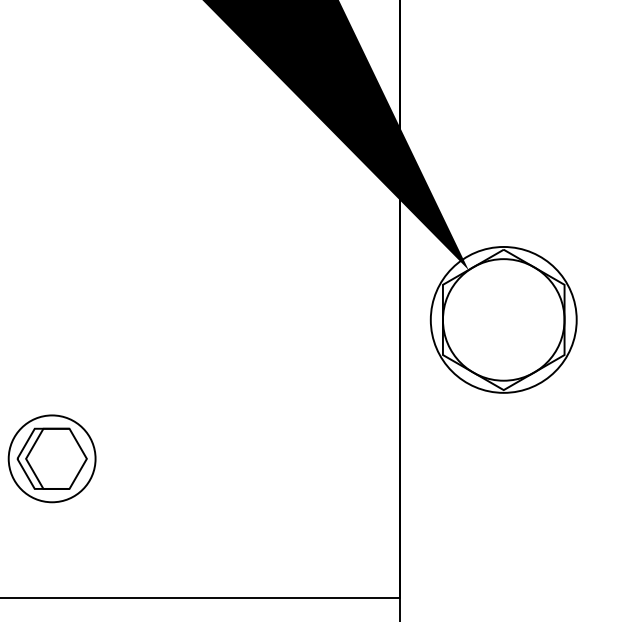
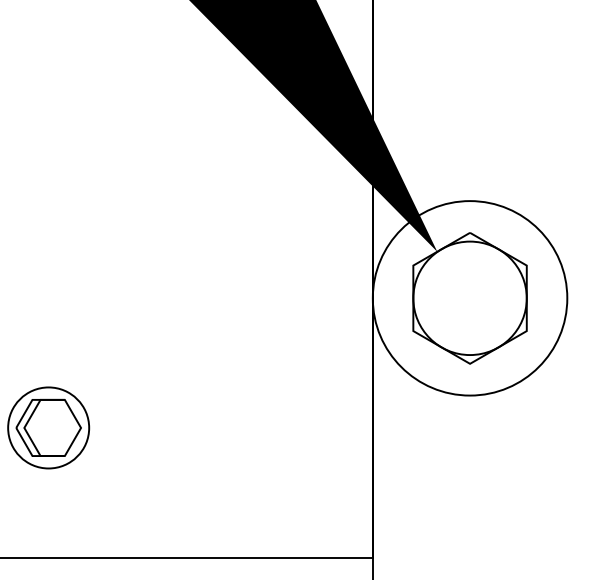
circle: (503, 319) -> (469, 297), size x1.43

